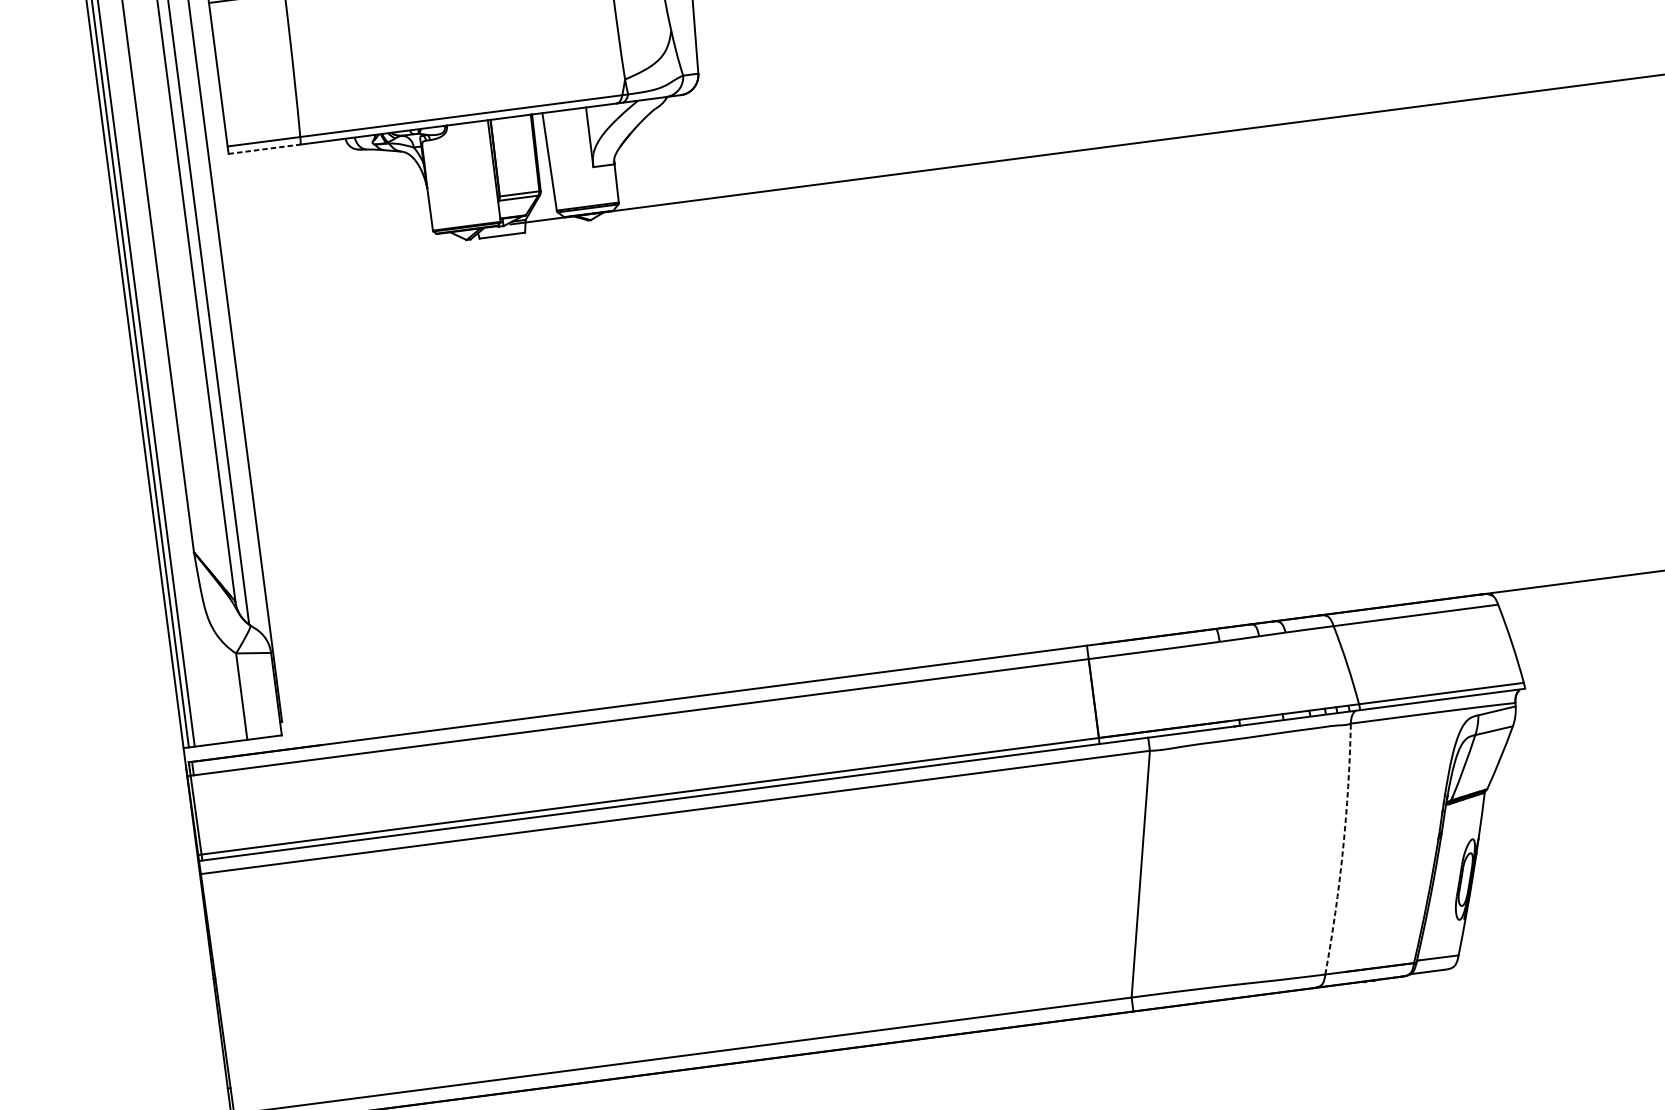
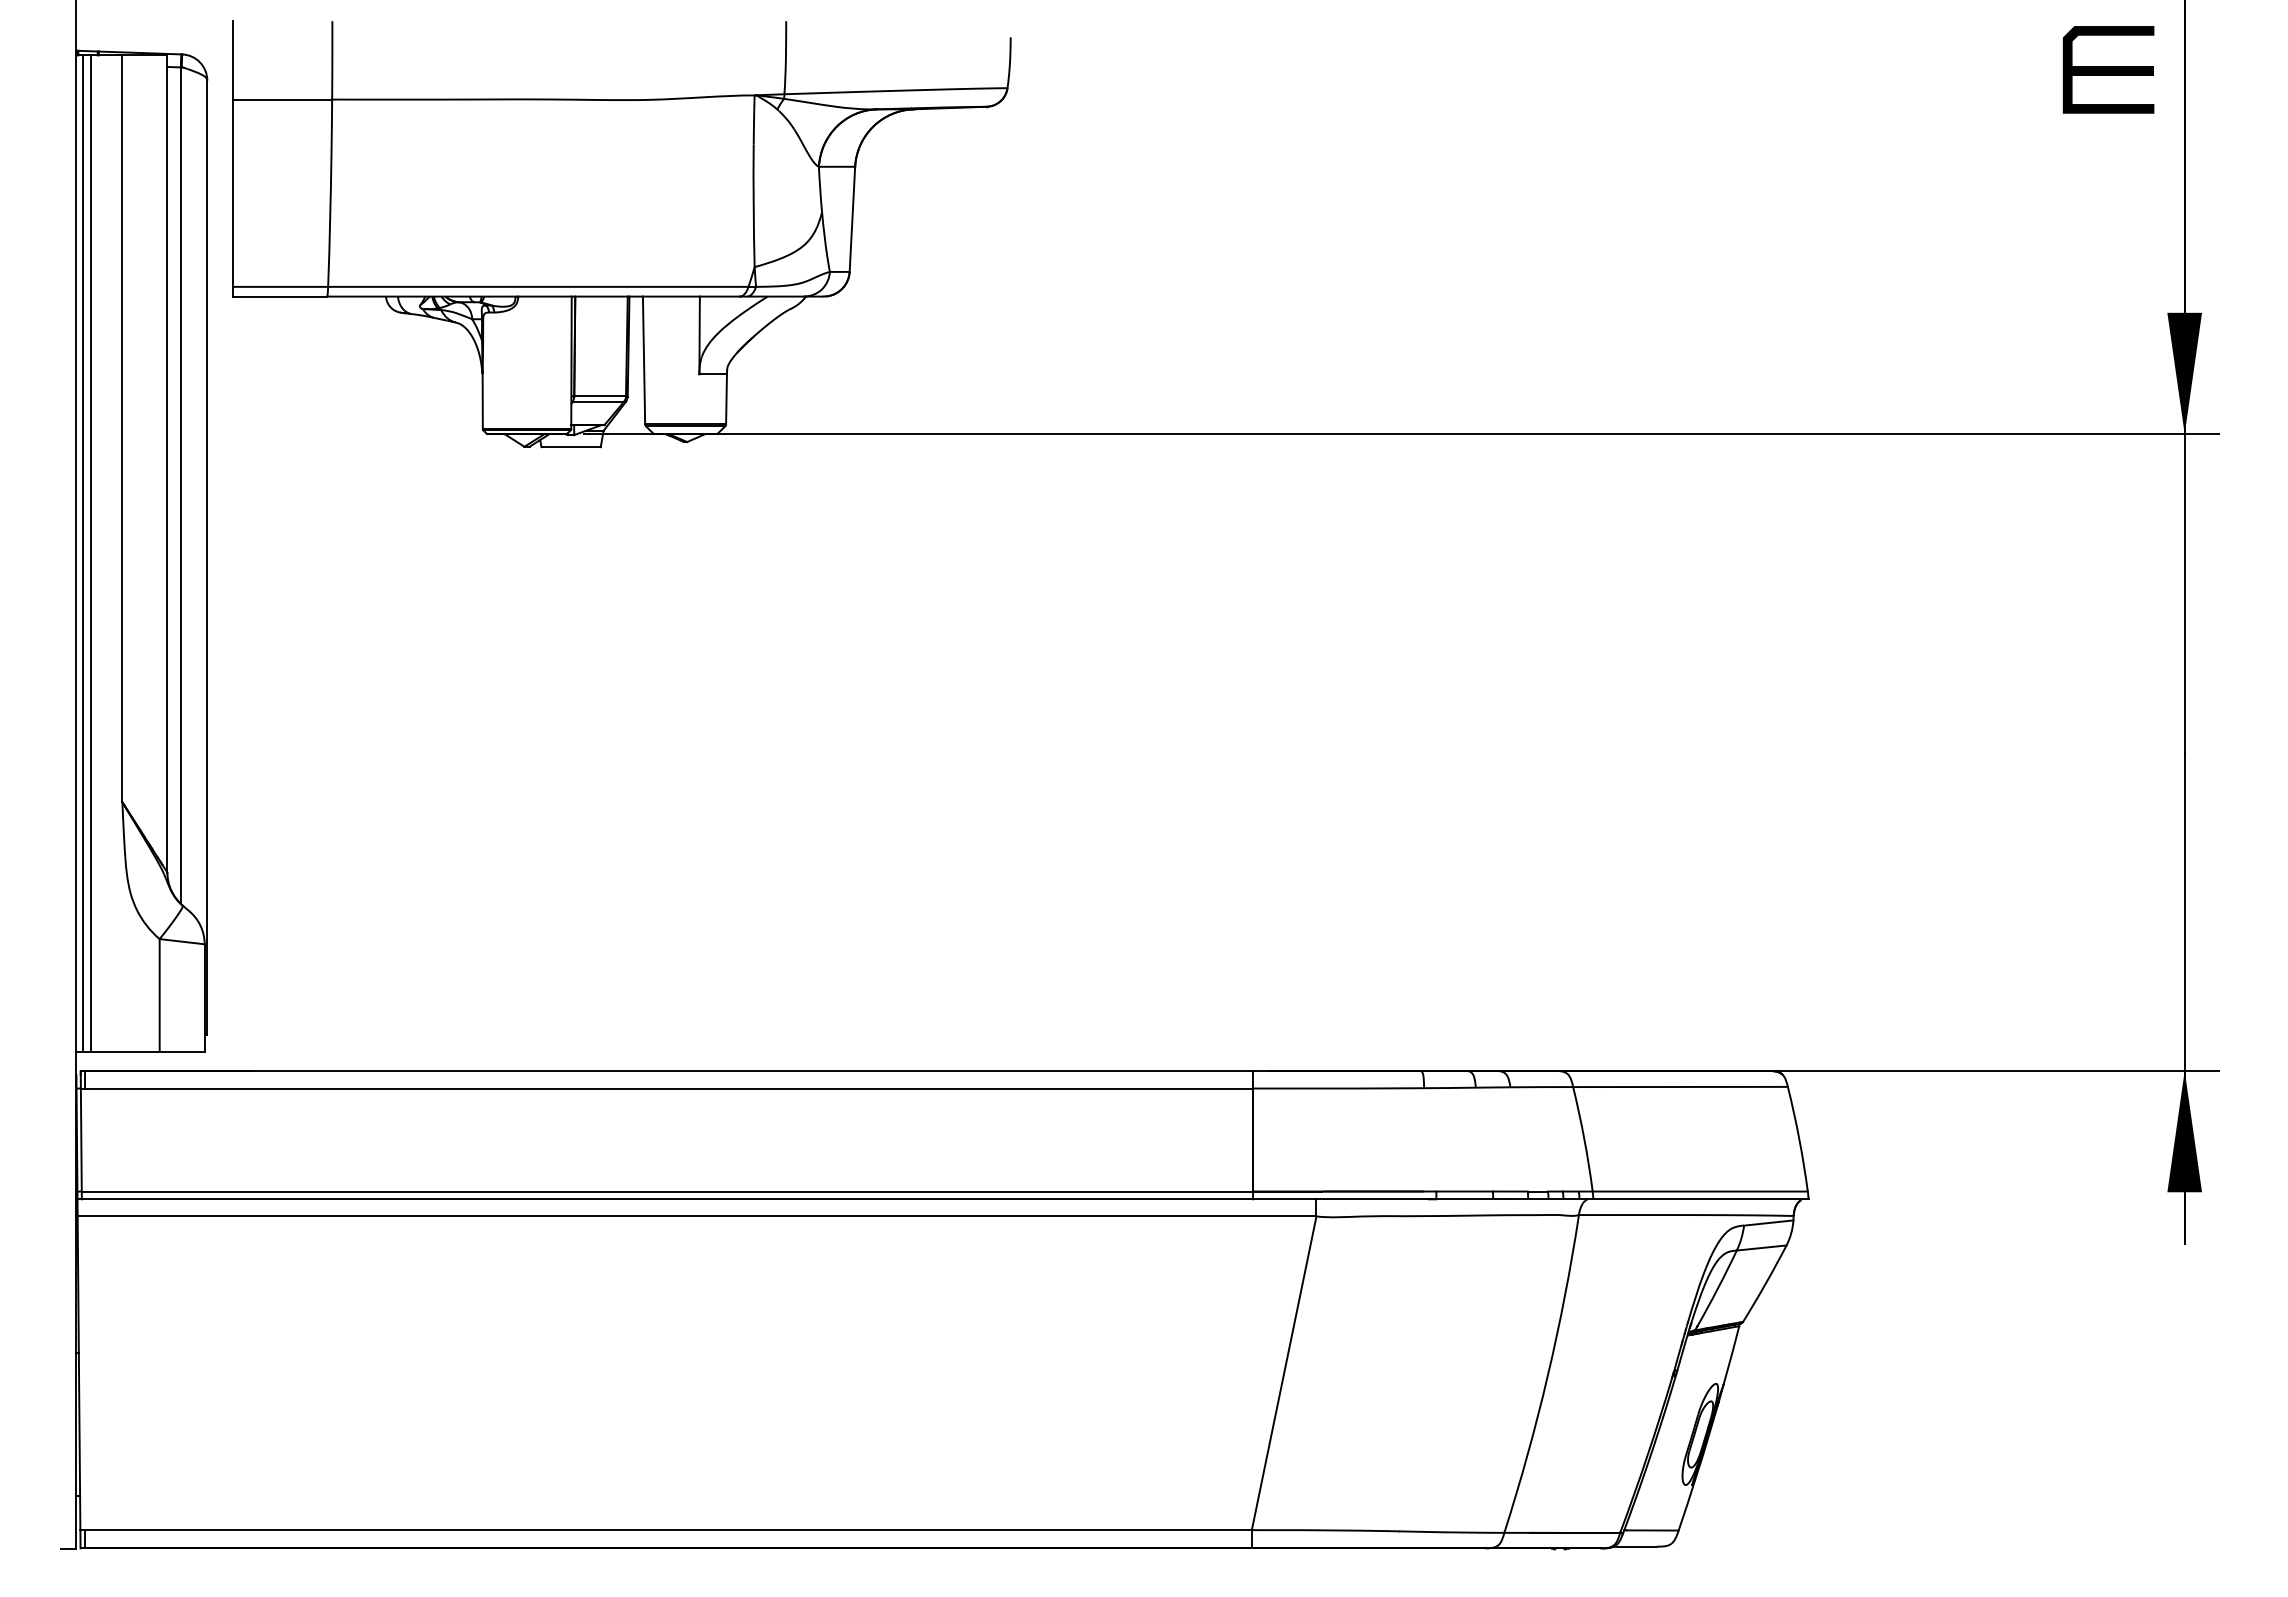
line: (264, 149) -> (280, 296), dashed -> solid
arc: (1342, 849) -> (1547, 1375), dashed -> solid

